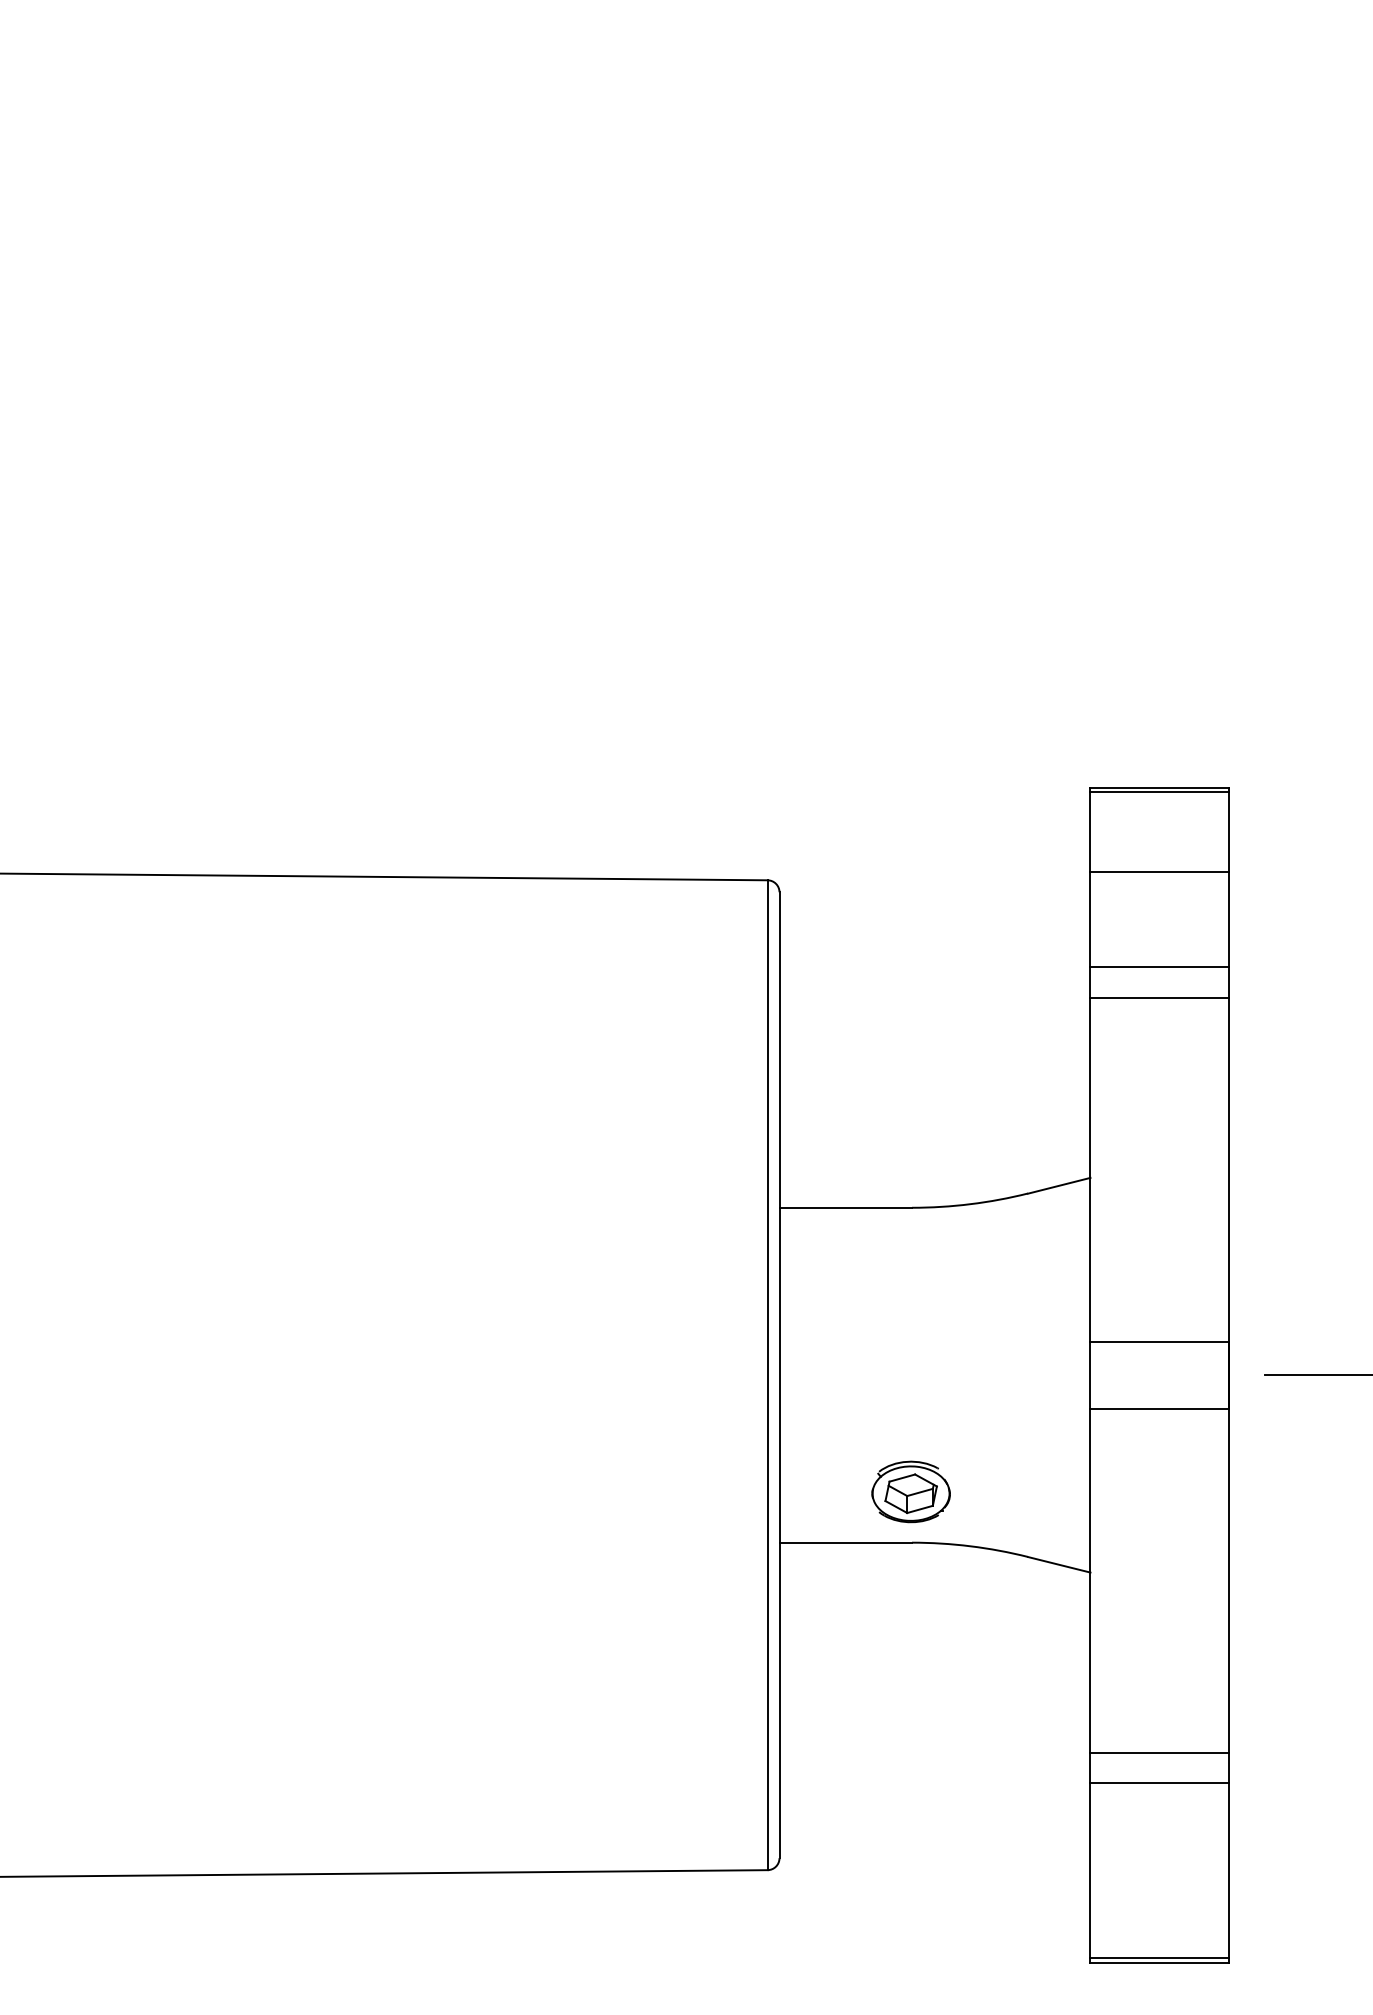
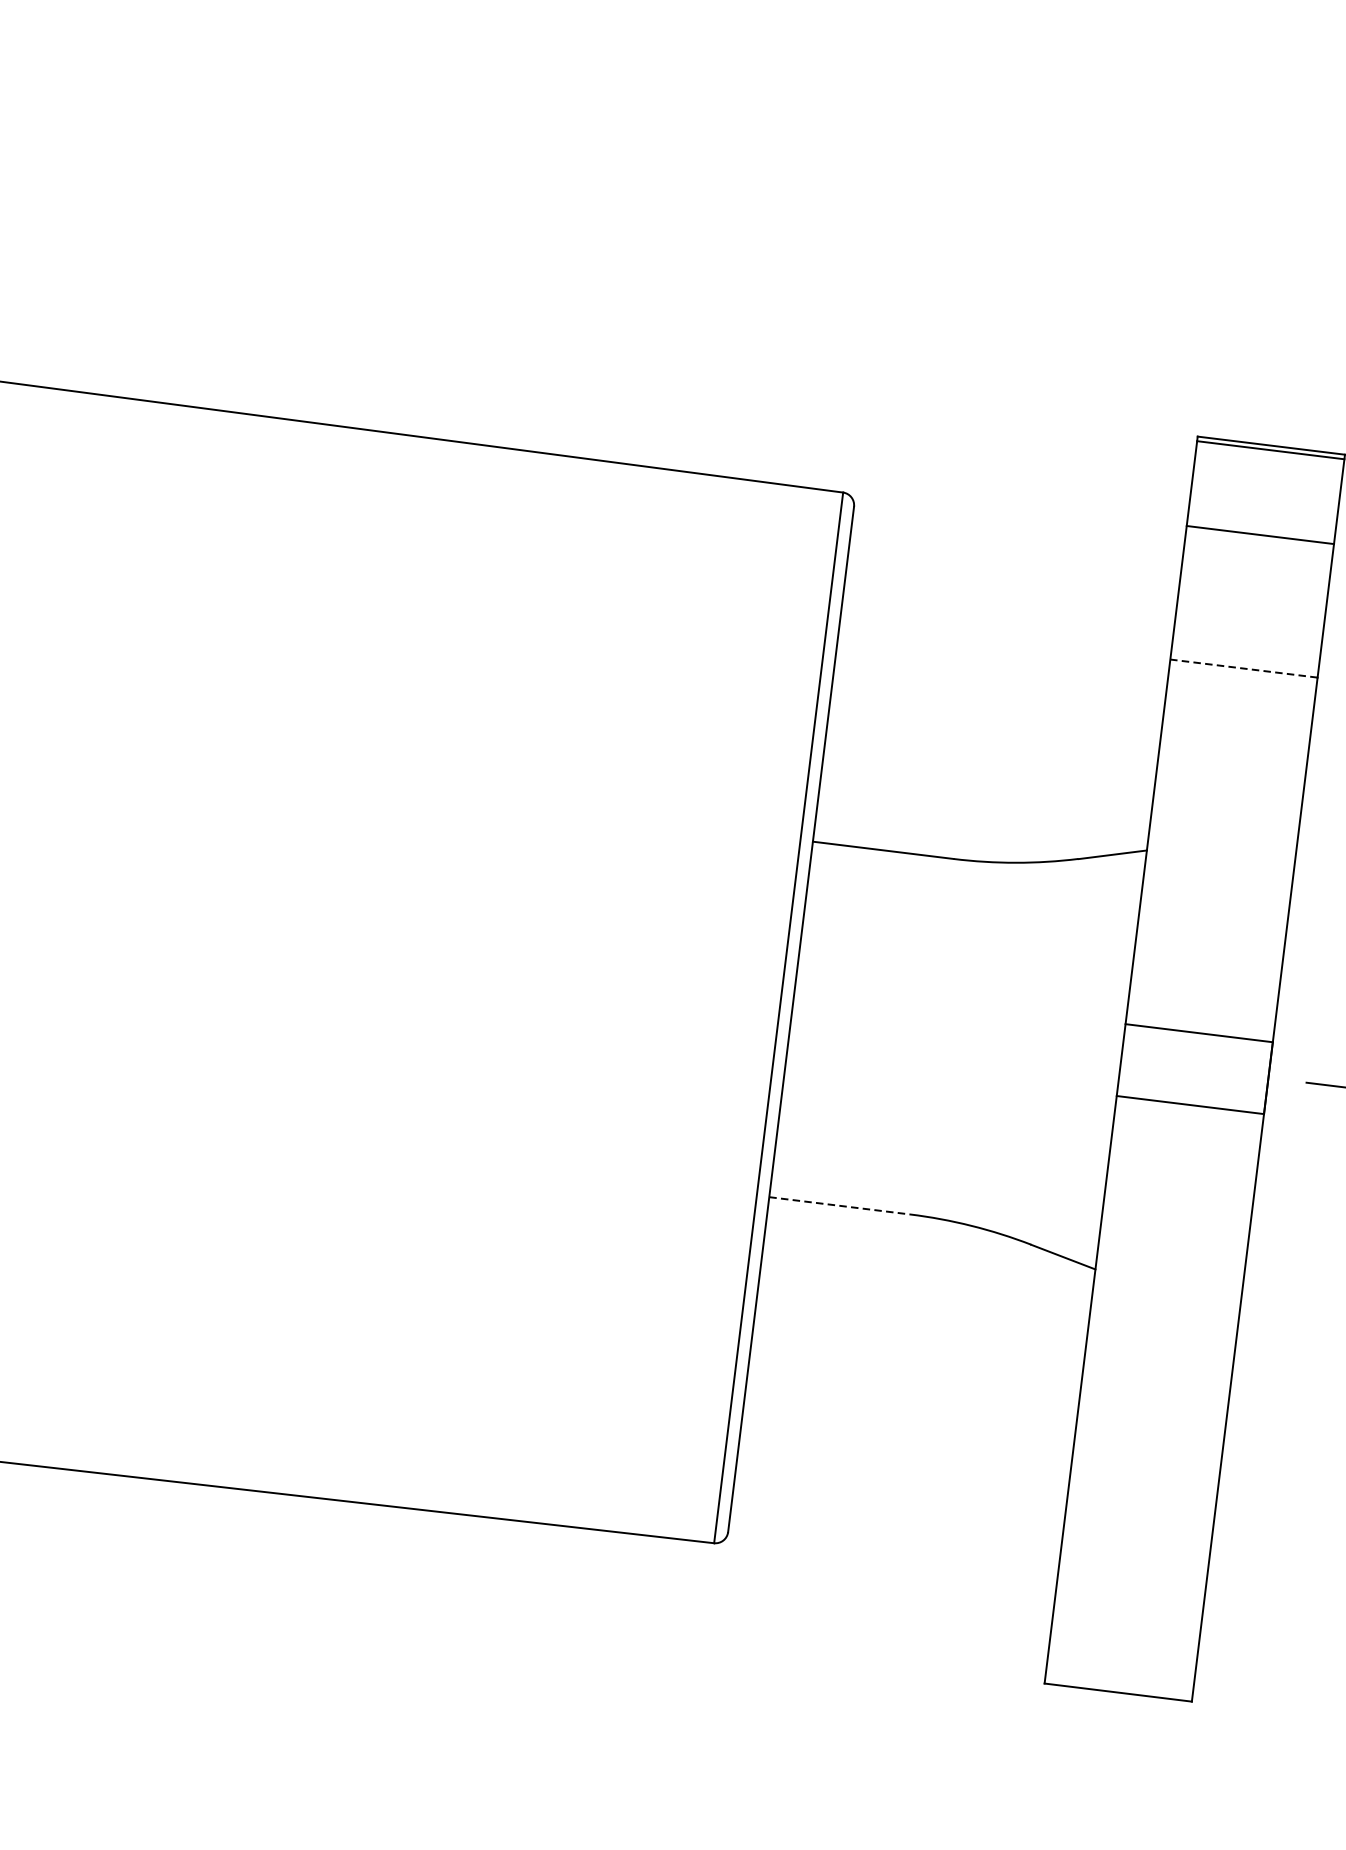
line: (1159, 967) -> (1247, 636), removed
line: (1159, 998) -> (1243, 669), solid -> dashed
part: (910, 1491) -> (914, 1159), removed
line: (846, 1542) -> (840, 1205), solid -> dashed
line: (1159, 1752) -> (1145, 1469), removed
line: (1159, 1783) -> (1141, 1502), removed
line: (1159, 1958) -> (1118, 1688), removed

